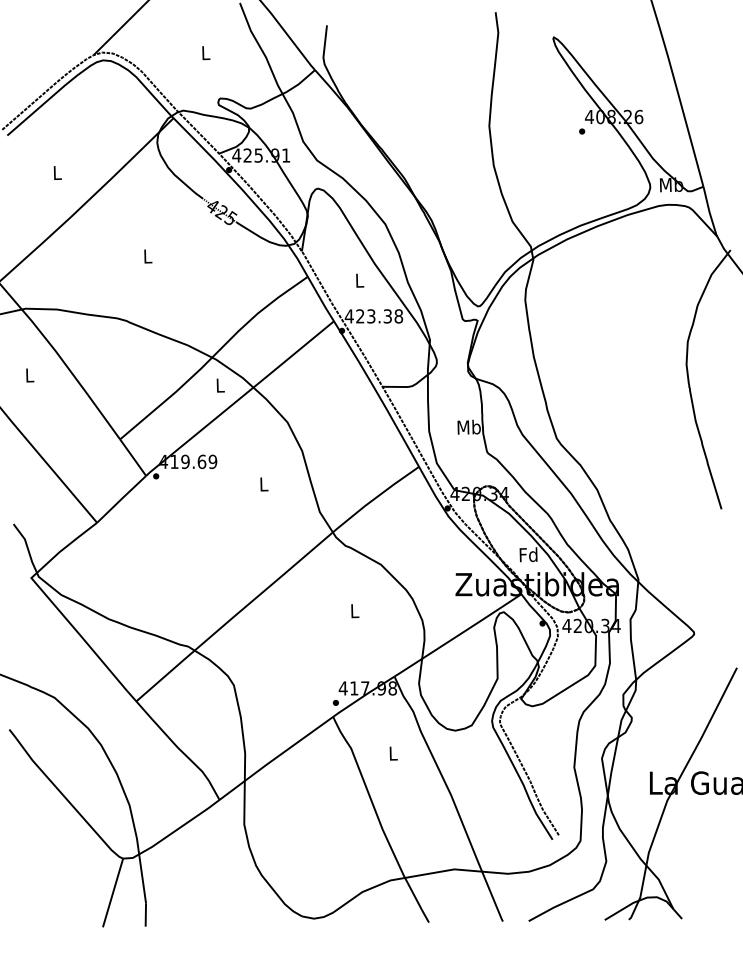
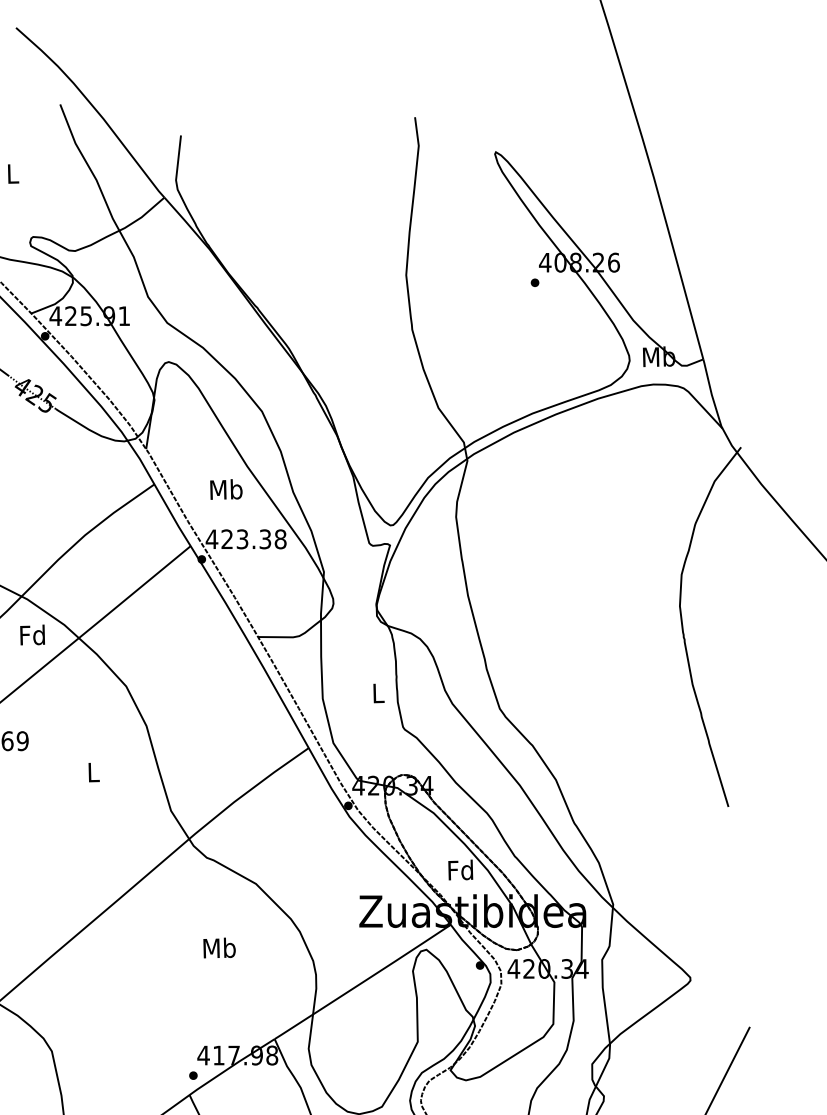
text: (359, 280) -> (226, 489), L -> Mb
text: (219, 384) -> (31, 633), L -> Fd
text: (468, 426) -> (377, 692), Mb -> L
text: (354, 610) -> (219, 947), L -> Mb

